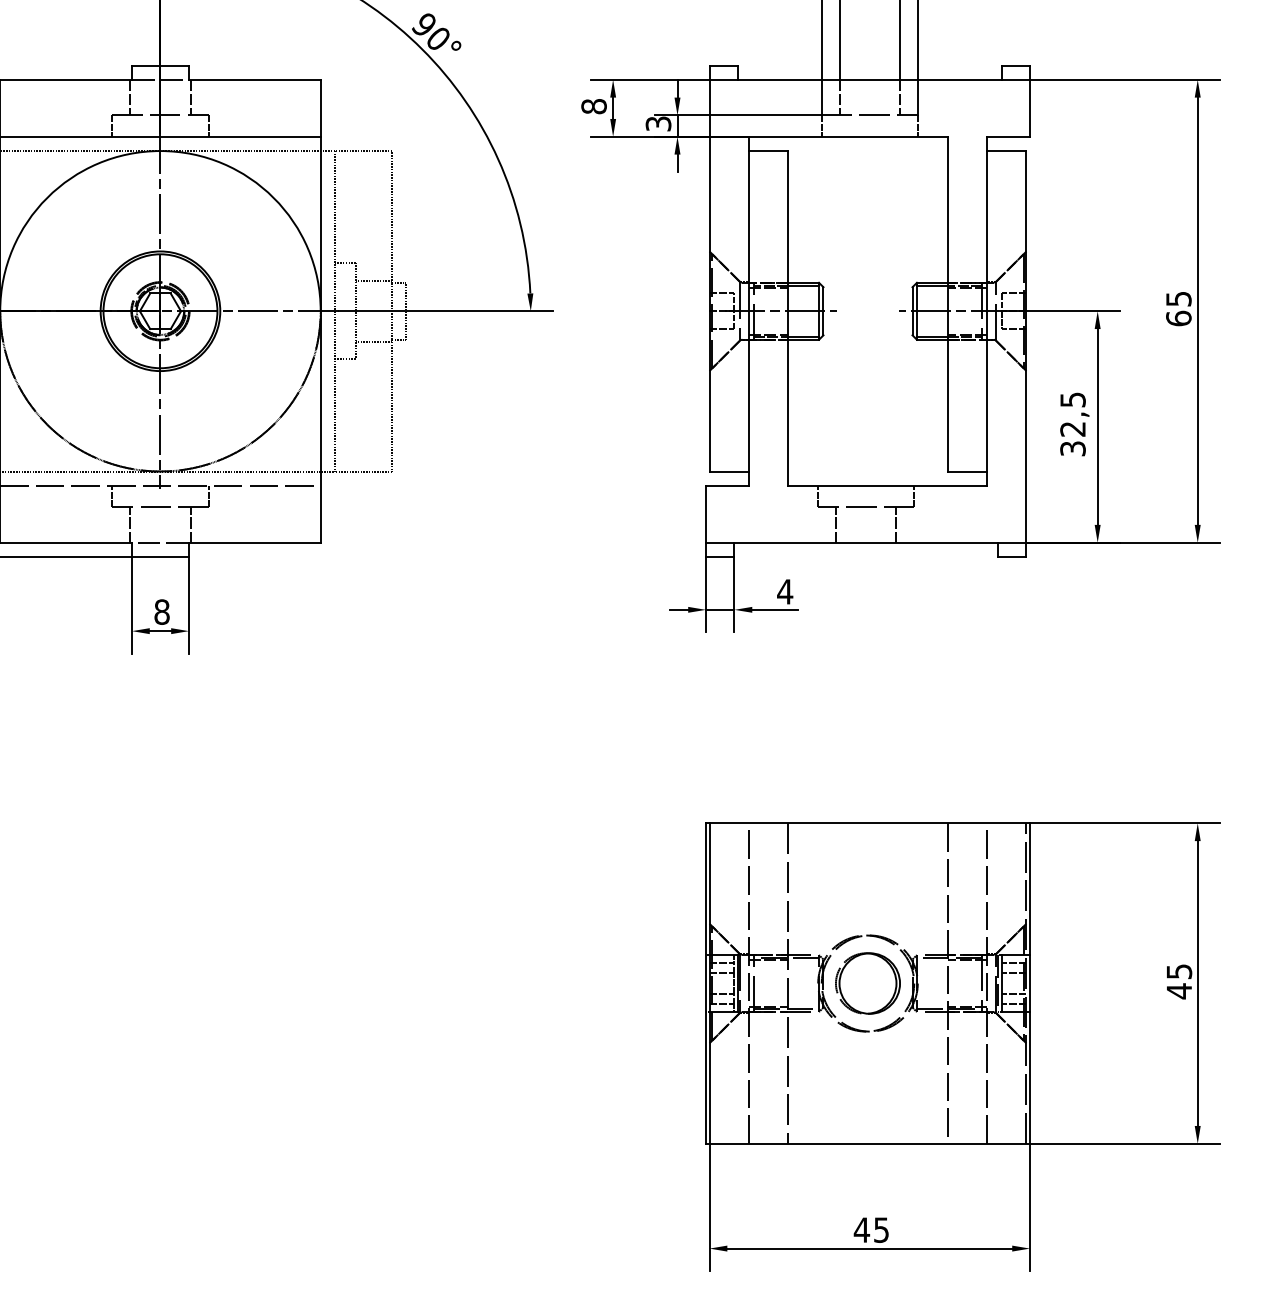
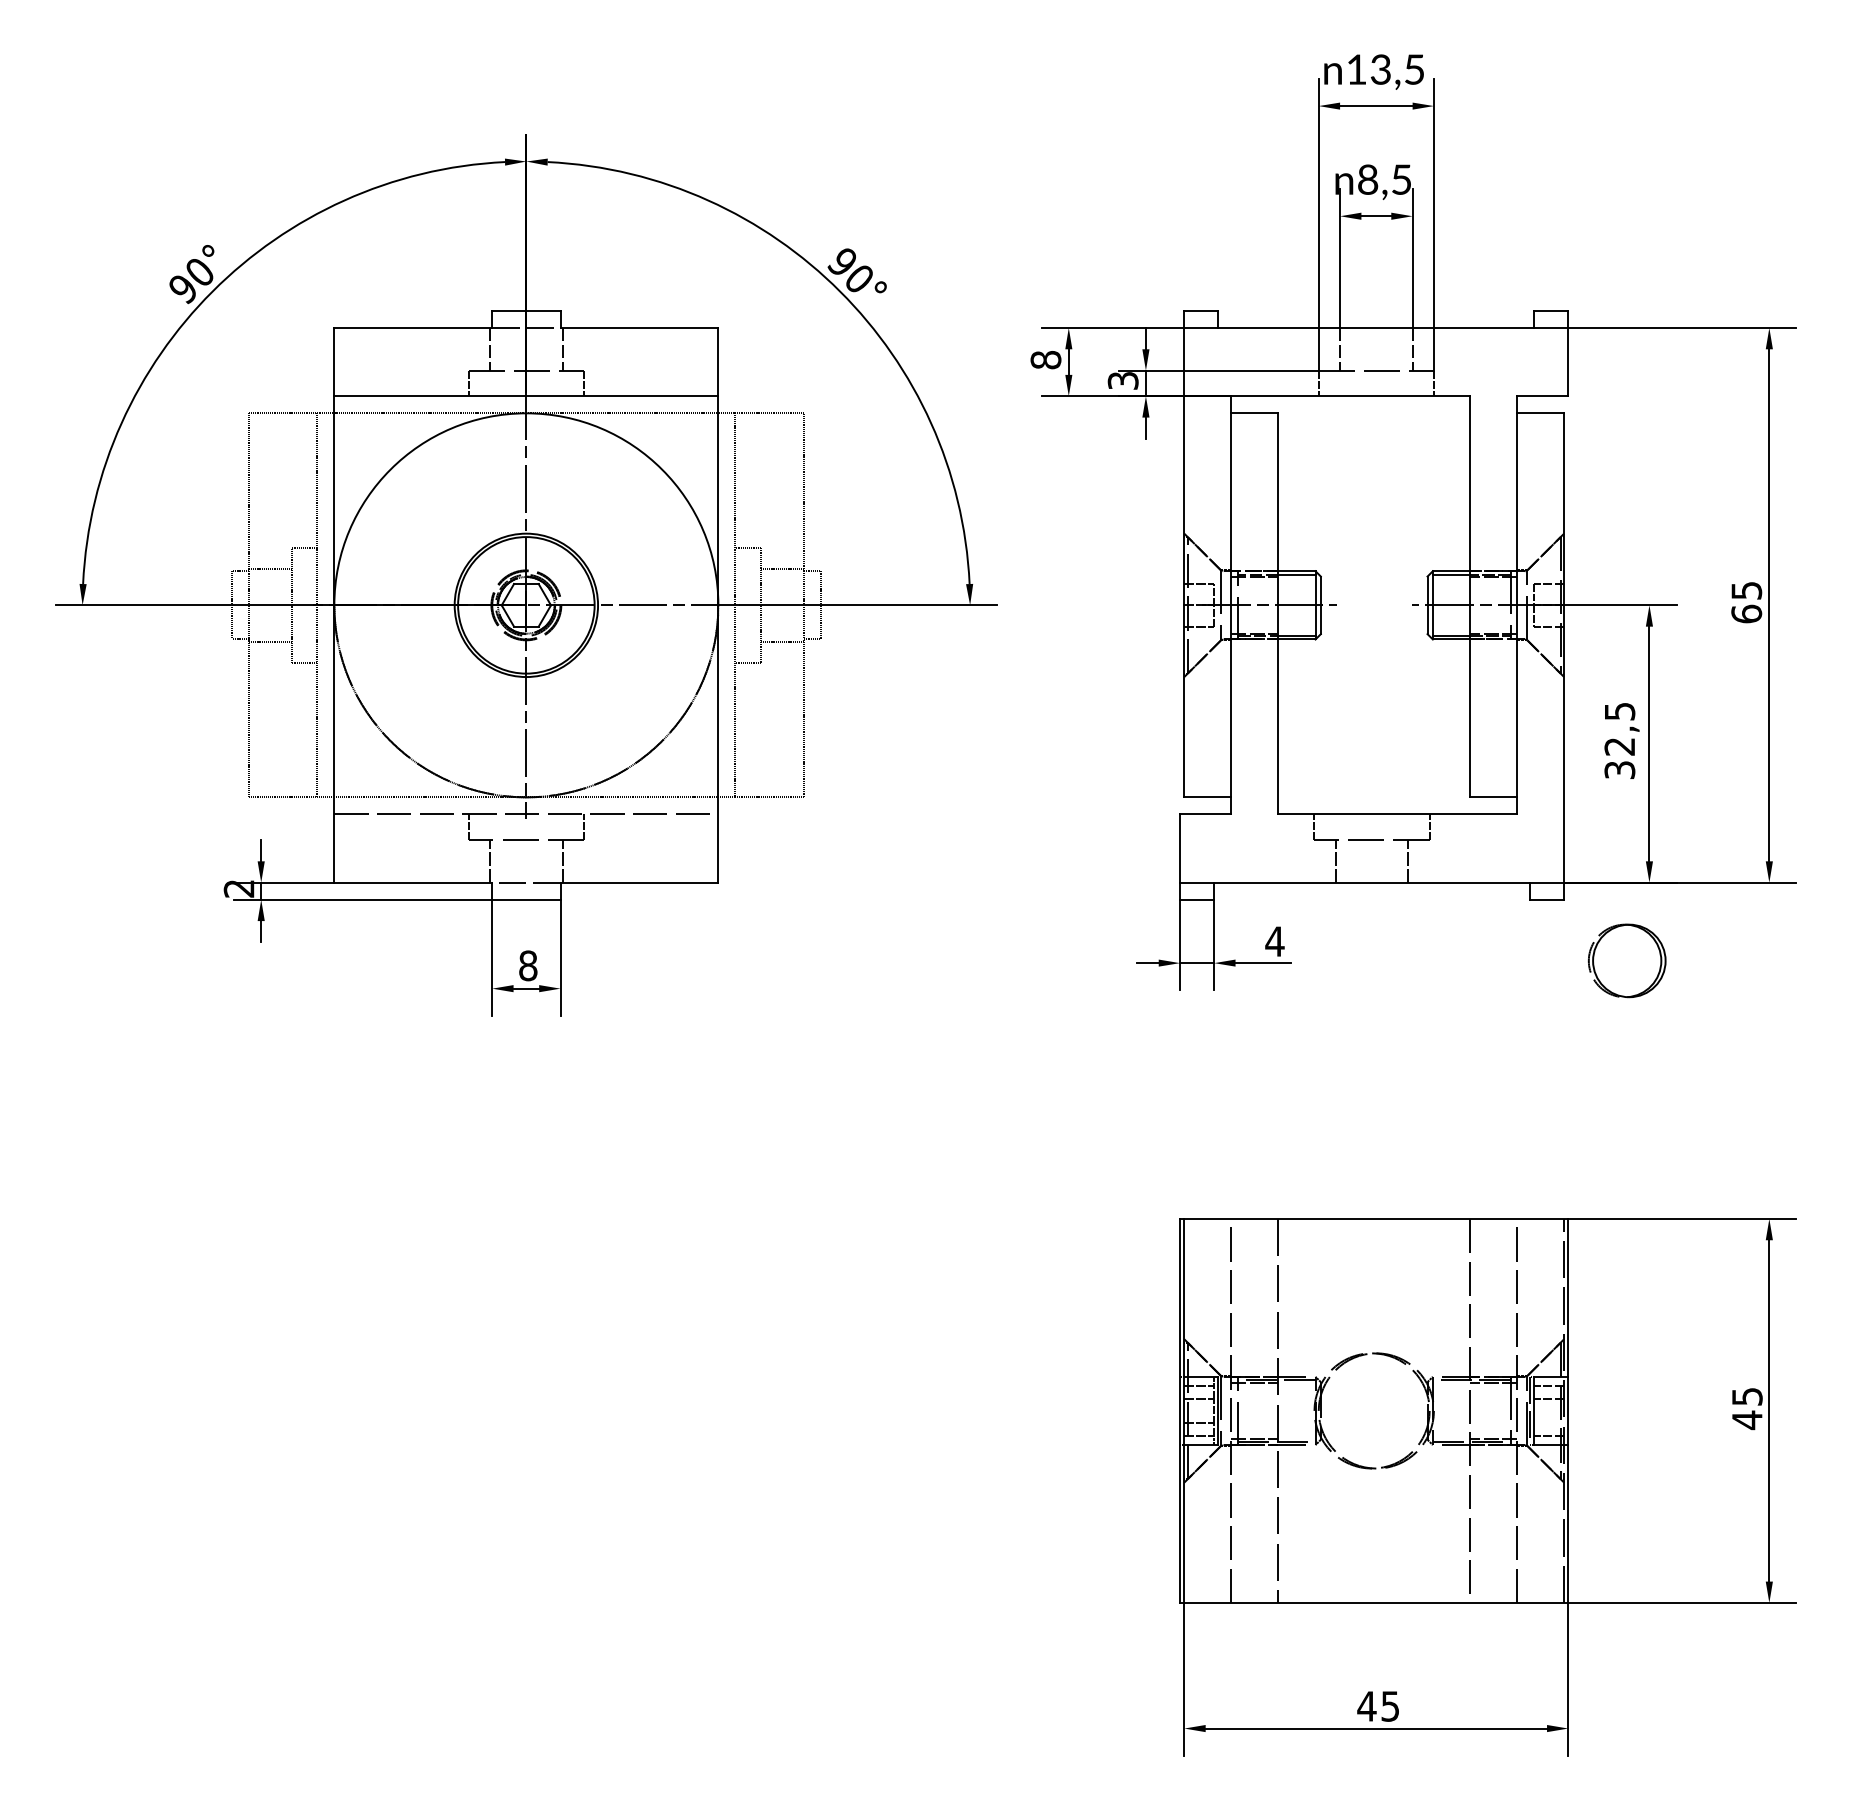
part: (867, 983) -> (1626, 960), moved
line: (1014, 994) -> (1549, 1423), removed

